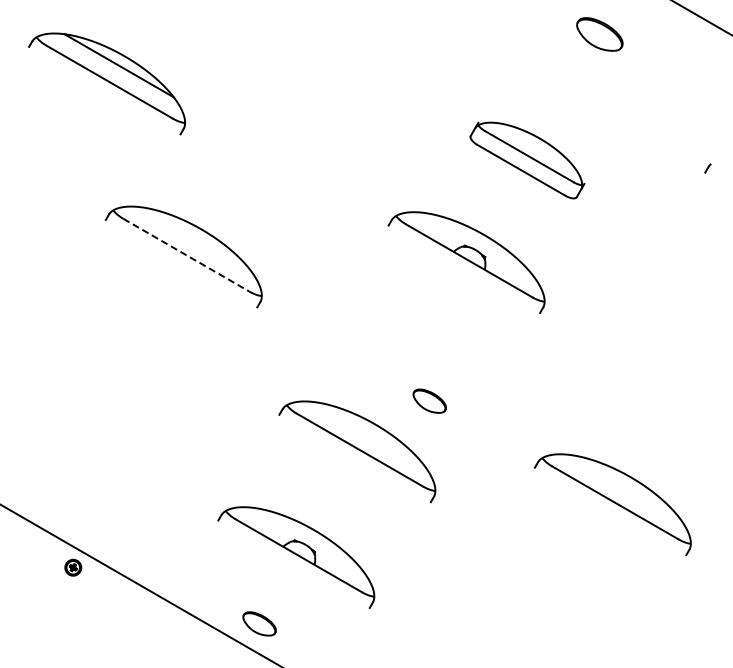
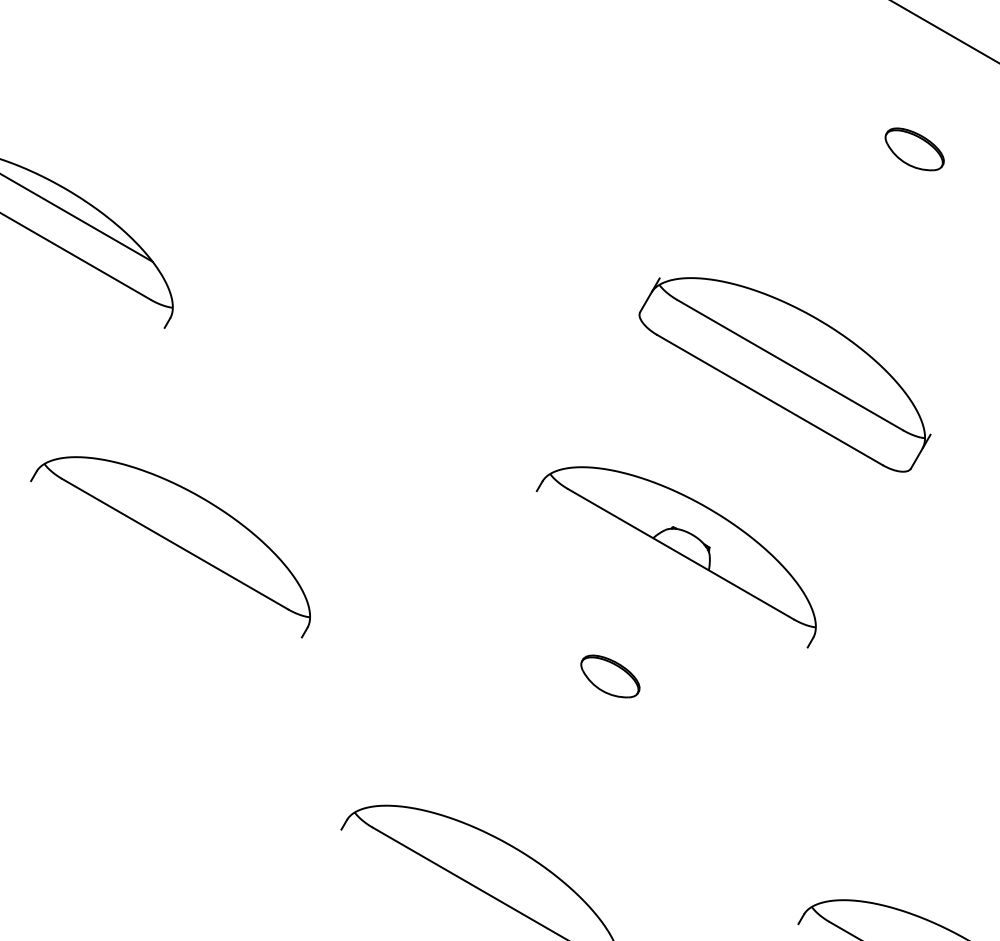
part: (599, 34) -> (913, 149), size x0.71
part: (527, 160) -> (785, 374), size x1.43
line: (186, 255) -> (175, 544), dashed -> solid
part: (429, 400) -> (609, 675), moved

